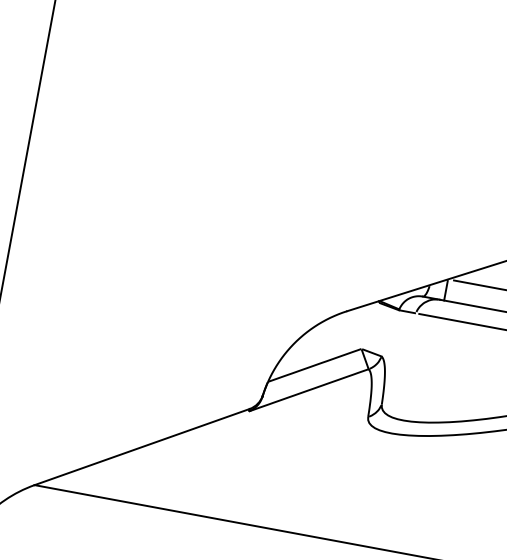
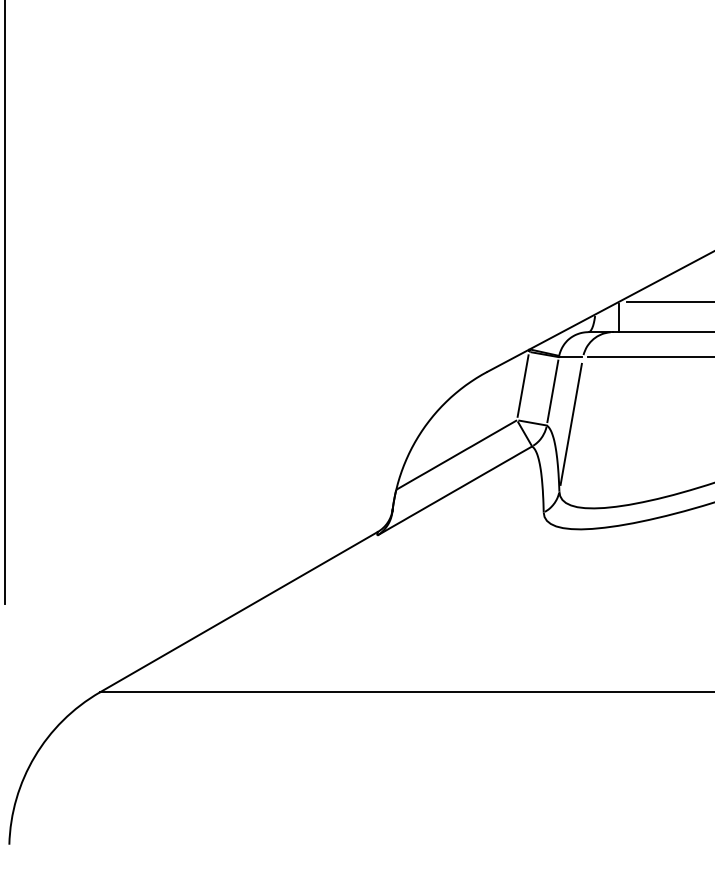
line: (369, 325) -> (522, 385), added
line: (390, 333) -> (552, 391), added
line: (398, 358) -> (570, 423), added

